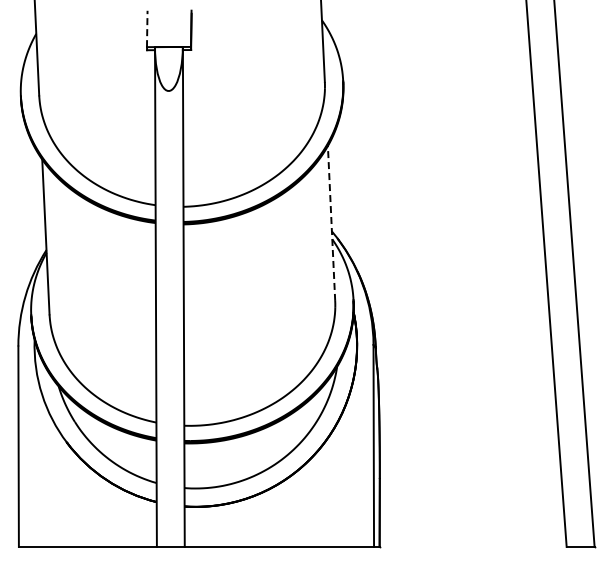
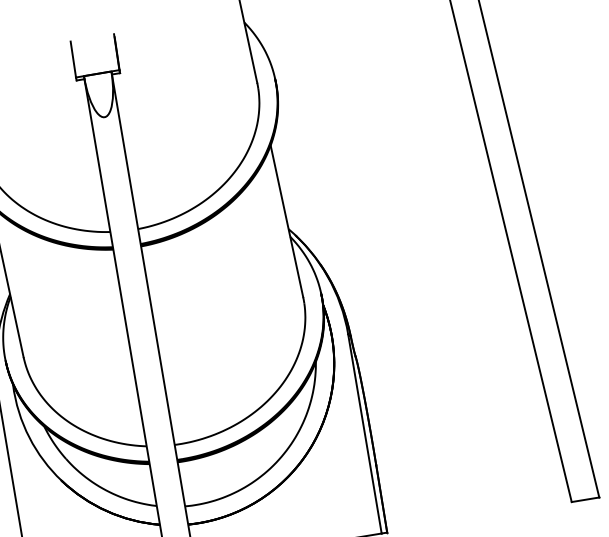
line: (147, 28) -> (73, 59), dashed -> solid
line: (331, 223) -> (286, 221), dashed -> solid

